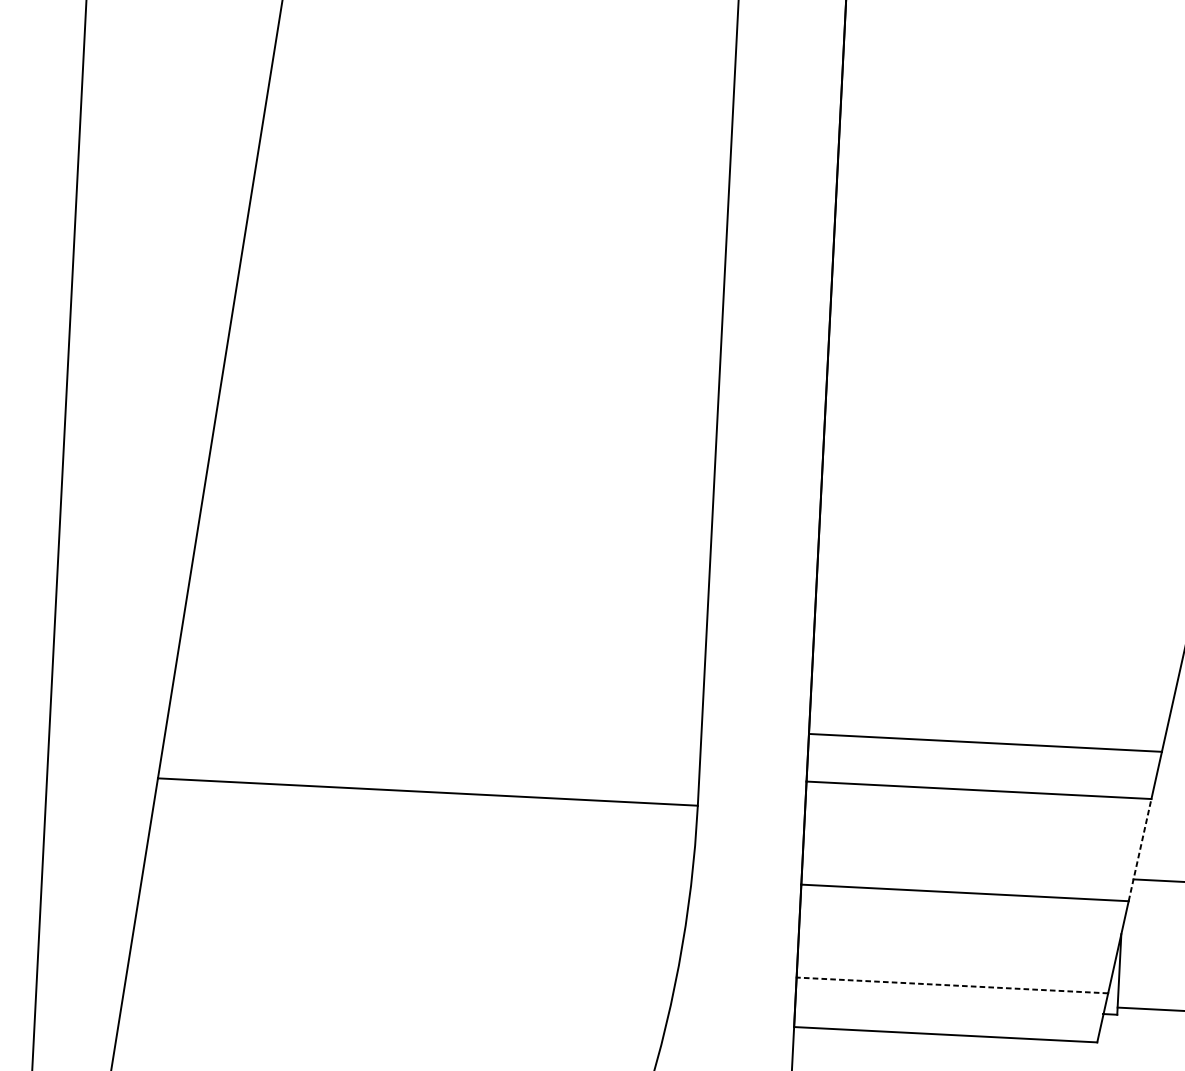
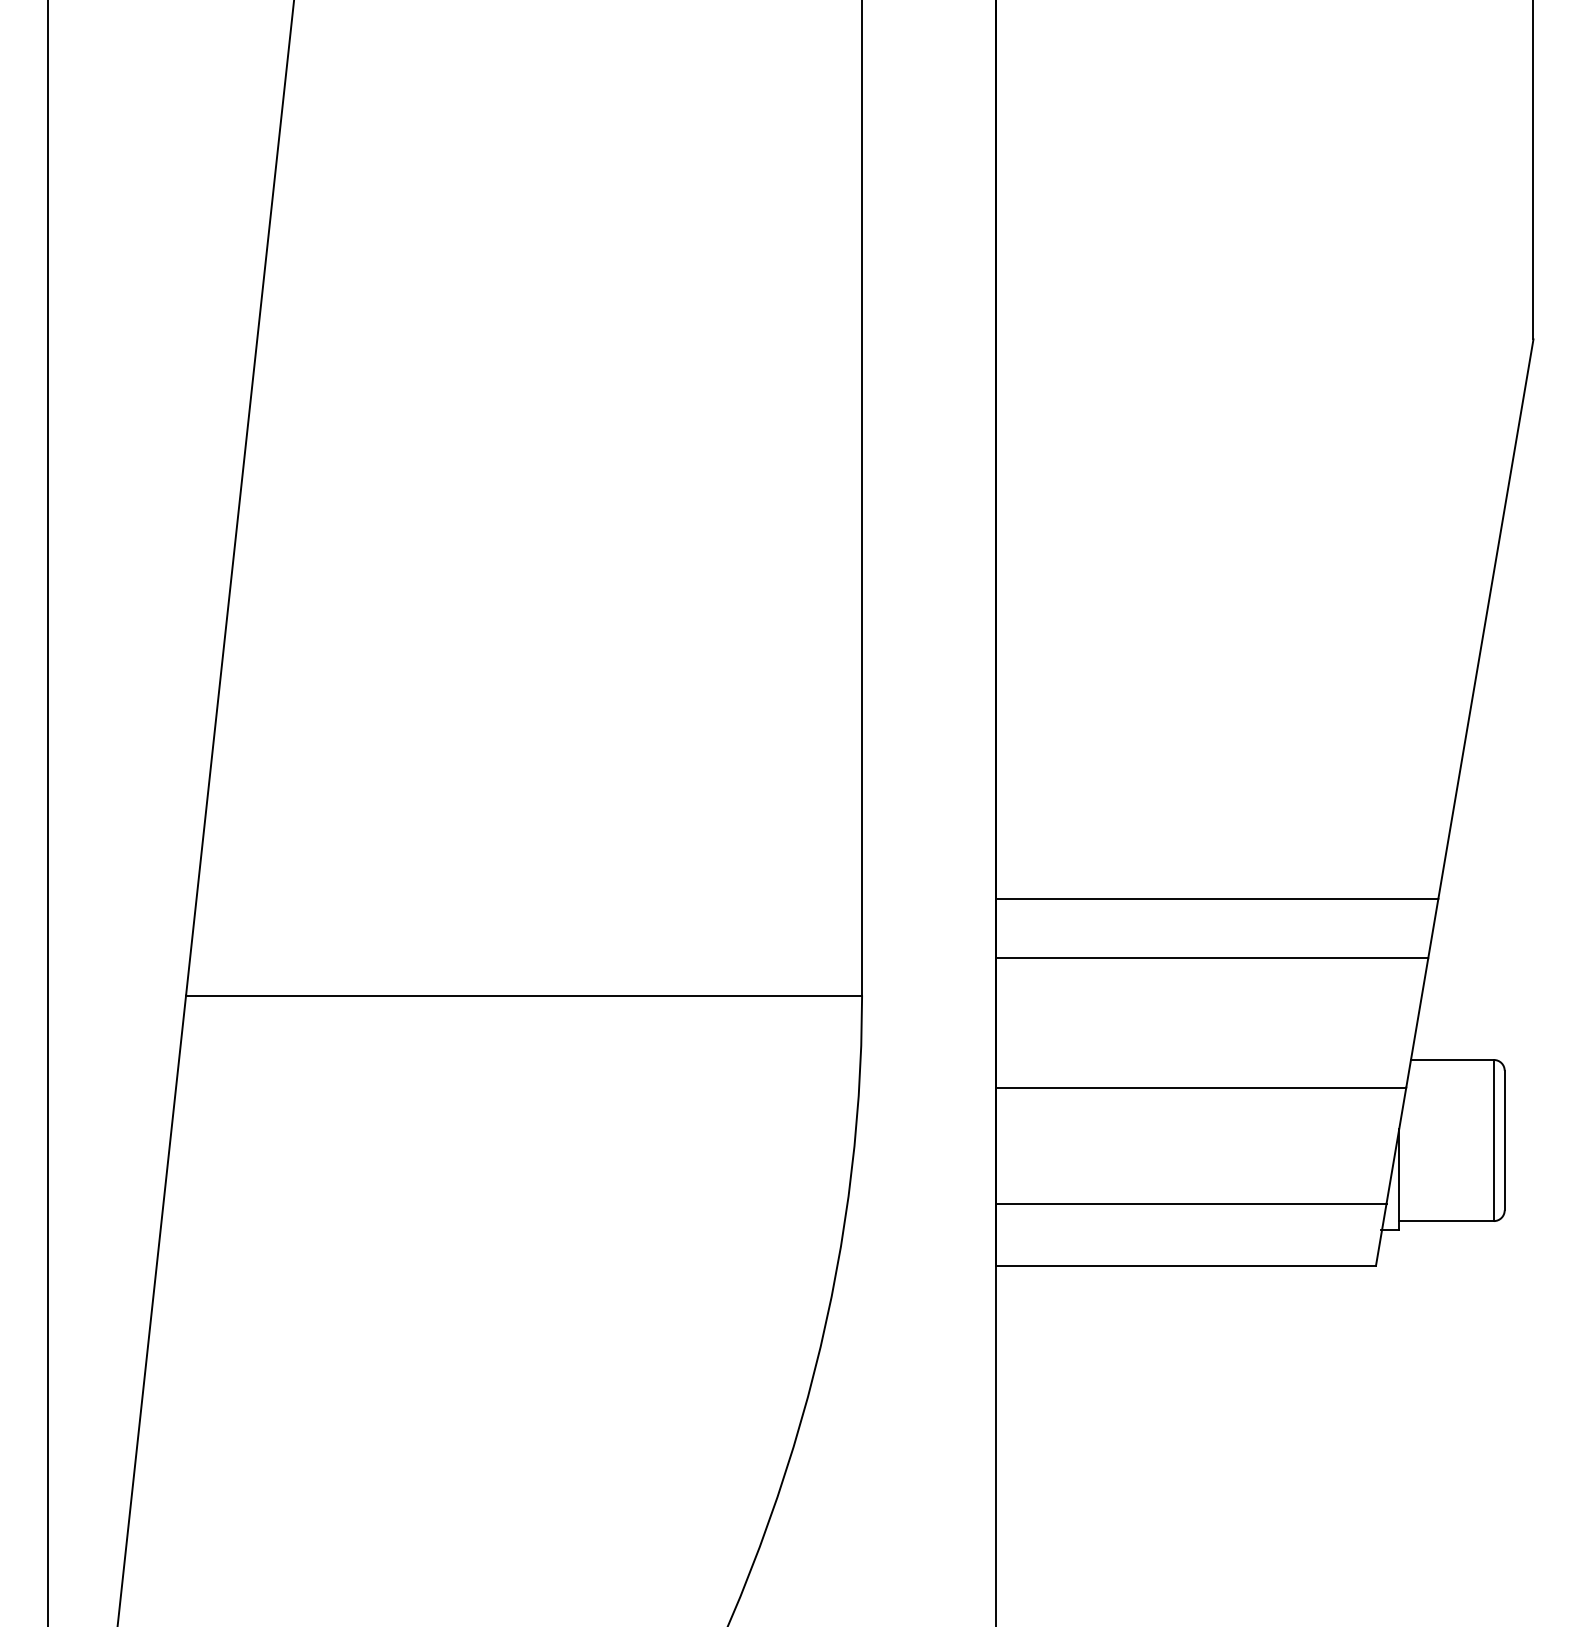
line: (1140, 849) -> (1417, 1022), dashed -> solid
line: (951, 985) -> (1190, 1203), dashed -> solid

